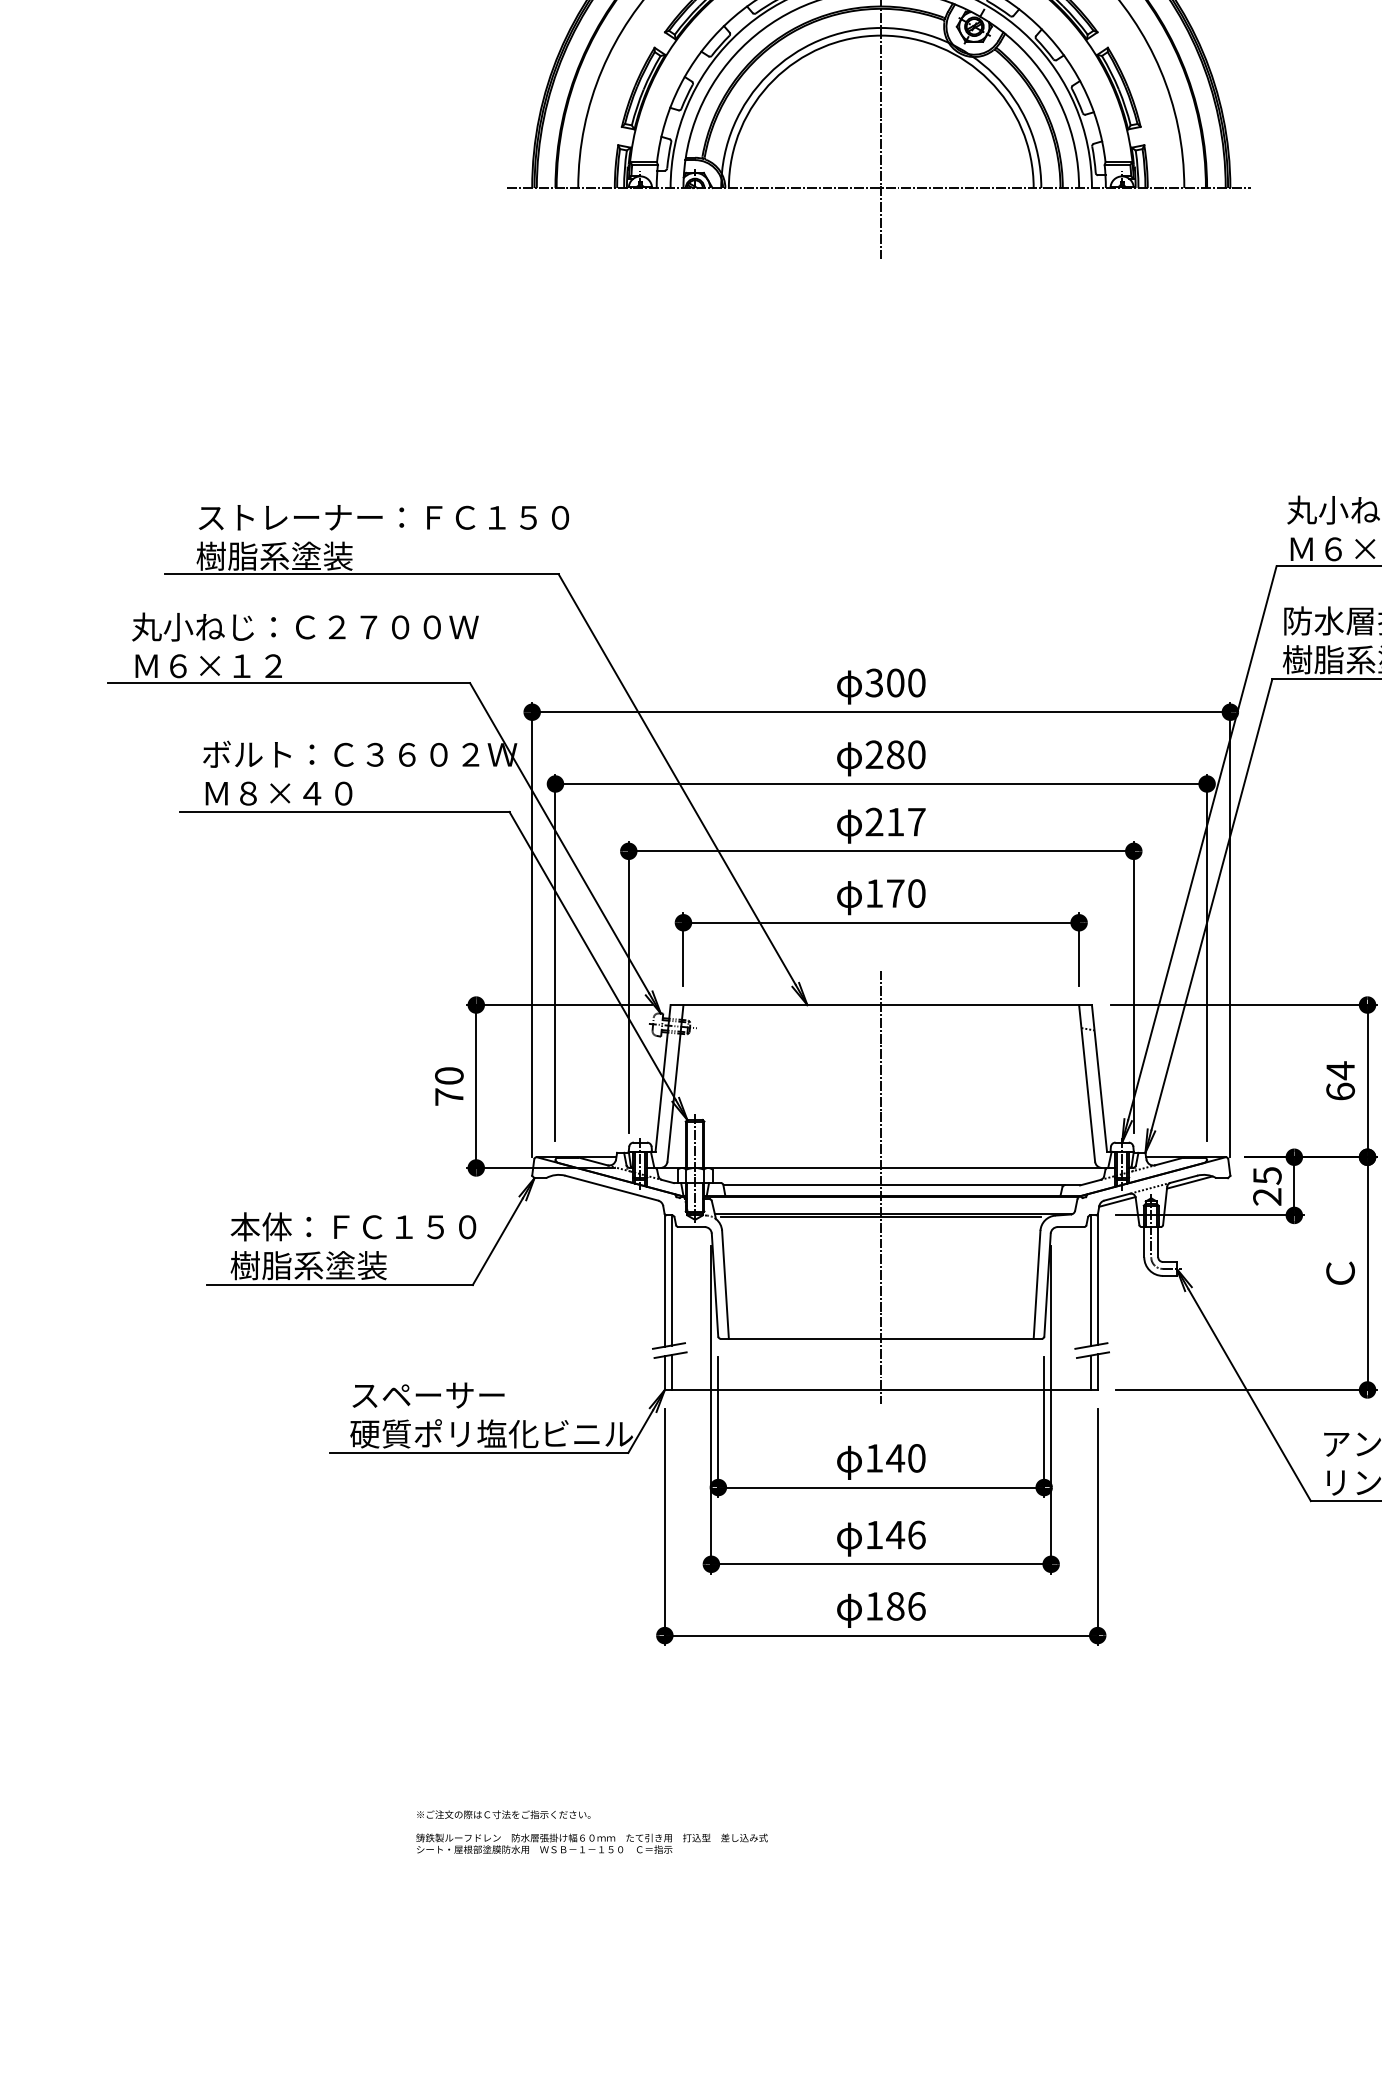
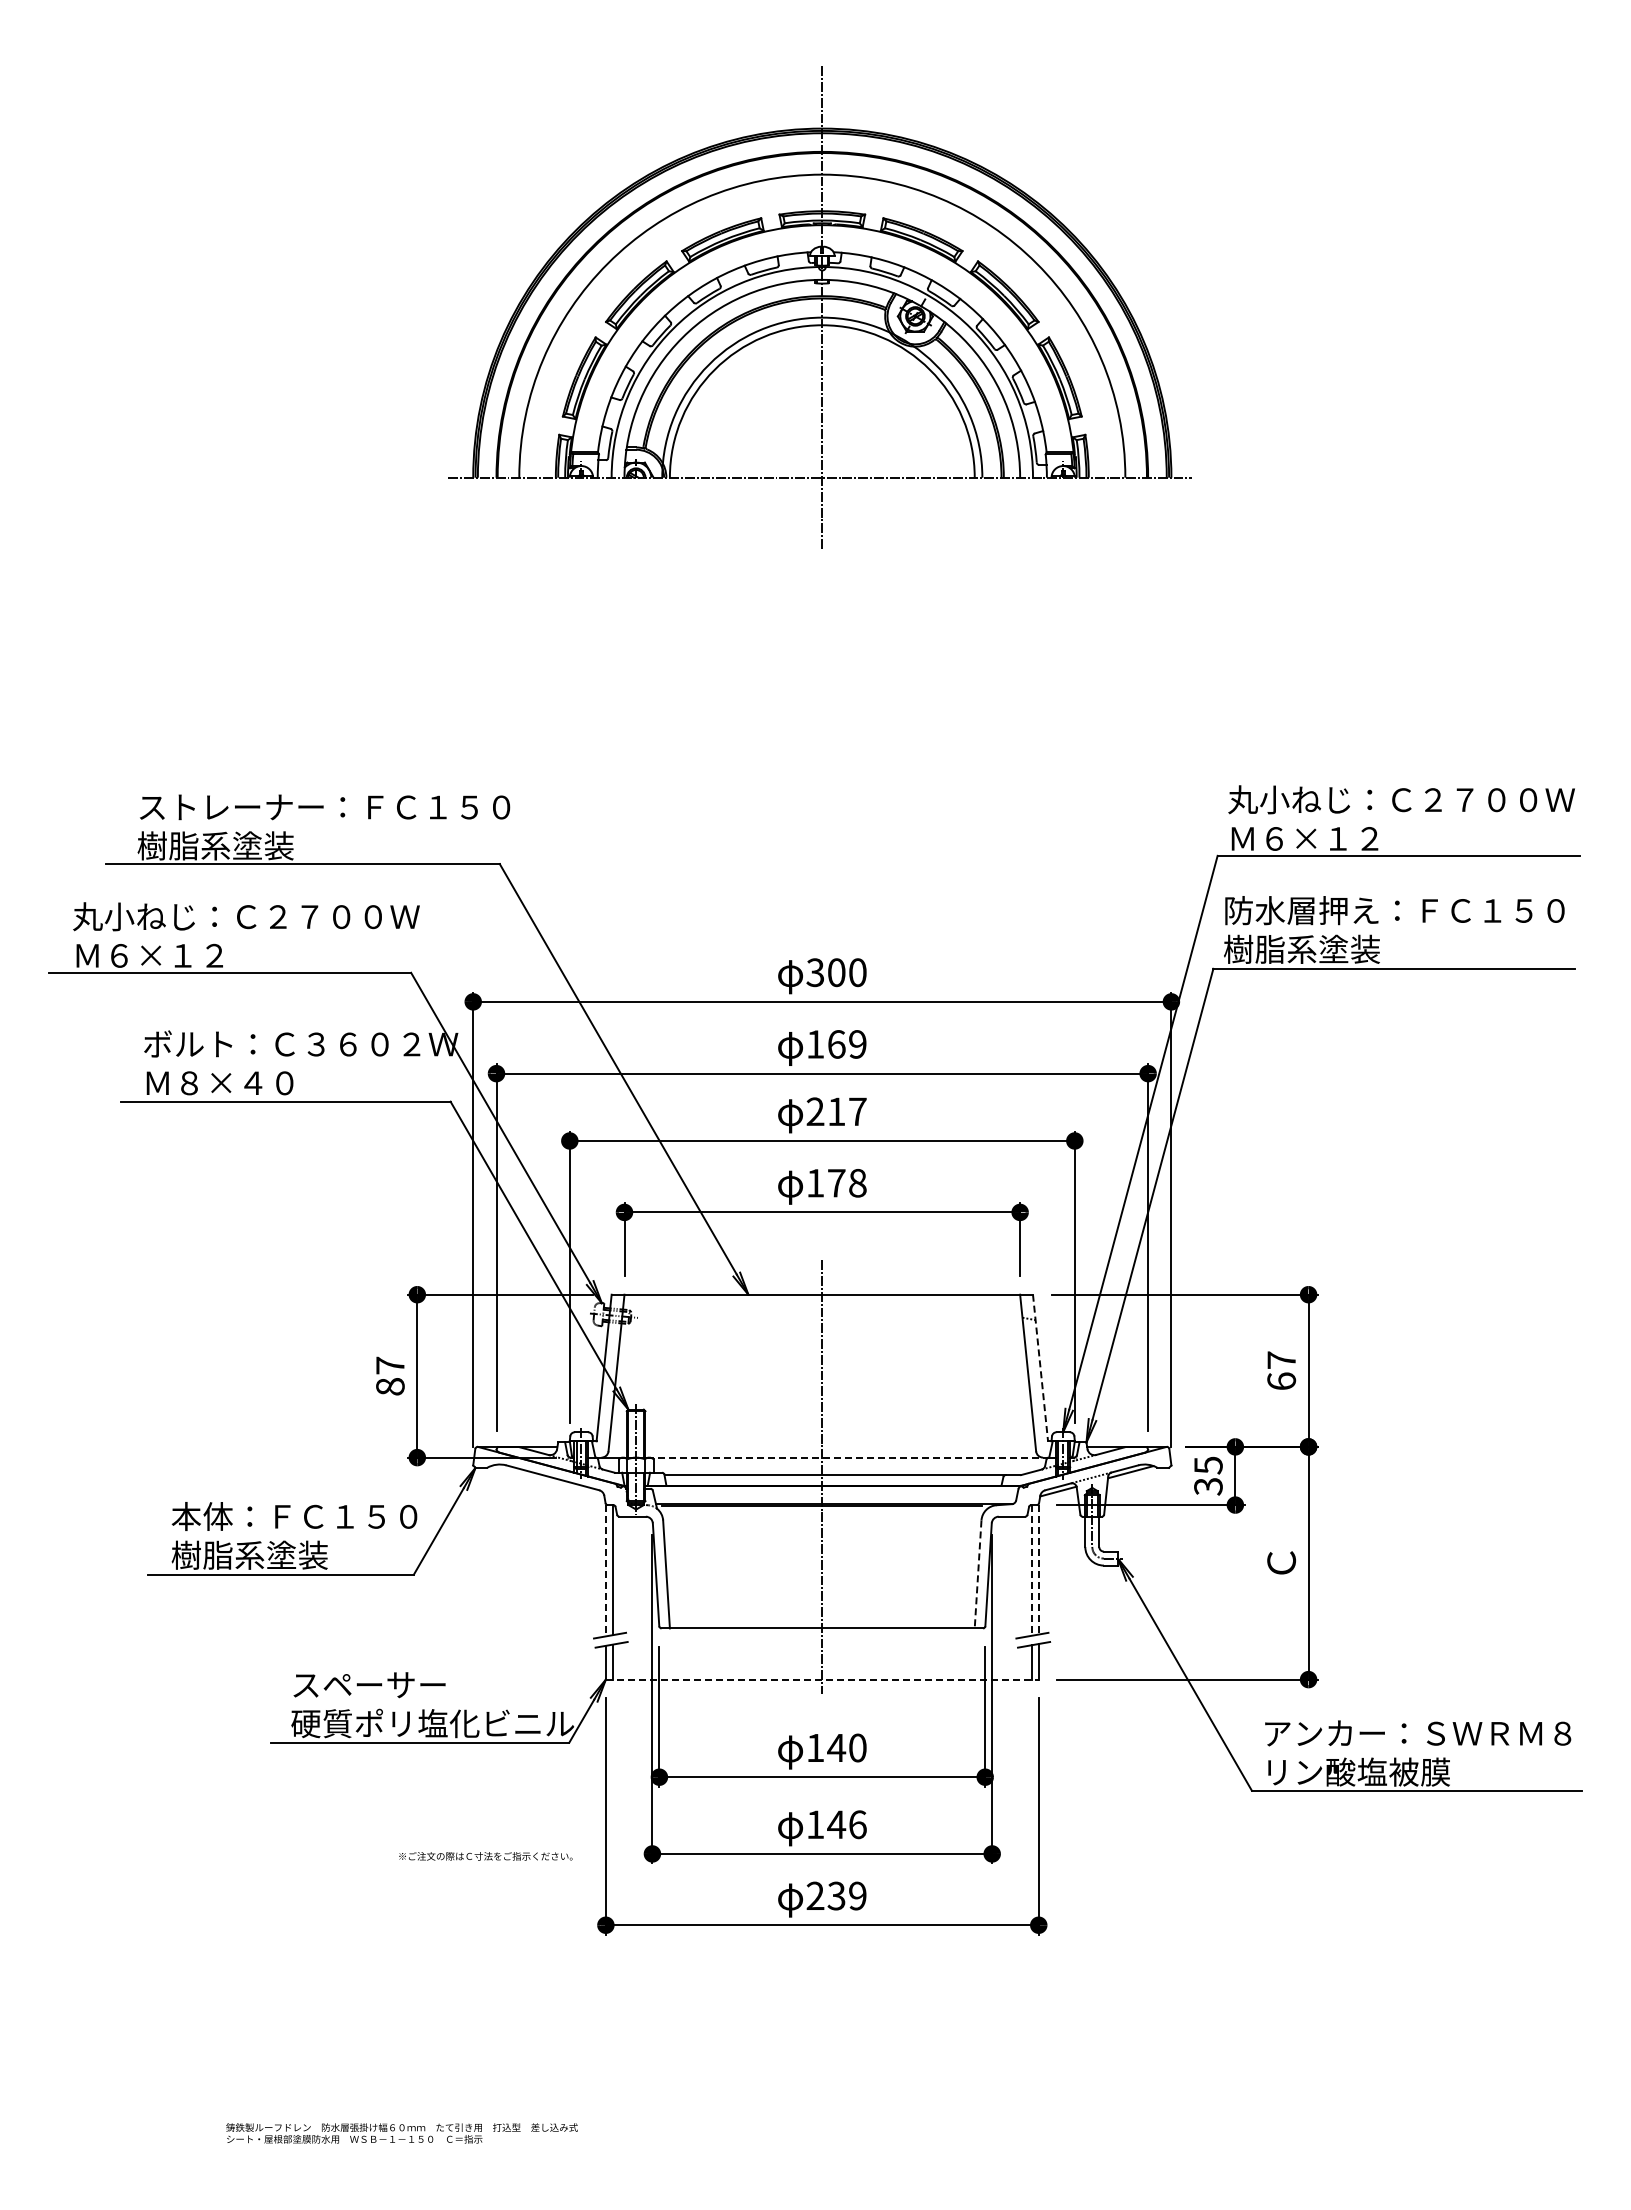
text: (895, 754) -> (836, 1044), 280 -> 169
text: (916, 893) -> (857, 1183), 170 -> 178
text: (1340, 1069) -> (1281, 1359), 64 -> 67
line: (1099, 1078) -> (1040, 1368), solid -> dashed
text: (449, 1085) -> (390, 1375), 70 -> 87
line: (906, 1167) -> (847, 1457), solid -> dashed
text: (1267, 1196) -> (1208, 1486), 25 -> 35
line: (1097, 1279) -> (1038, 1569), solid -> dashed
line: (664, 1280) -> (605, 1570), solid -> dashed
line: (1090, 1280) -> (1031, 1570), solid -> dashed
line: (1037, 1284) -> (978, 1574), solid -> dashed
line: (881, 1389) -> (822, 1679), solid -> dashed
text: (895, 1605) -> (836, 1895), 186 -> 239
text: (503, 1814) -> (485, 1856), moved
text: (591, 1843) -> (401, 2133), moved

